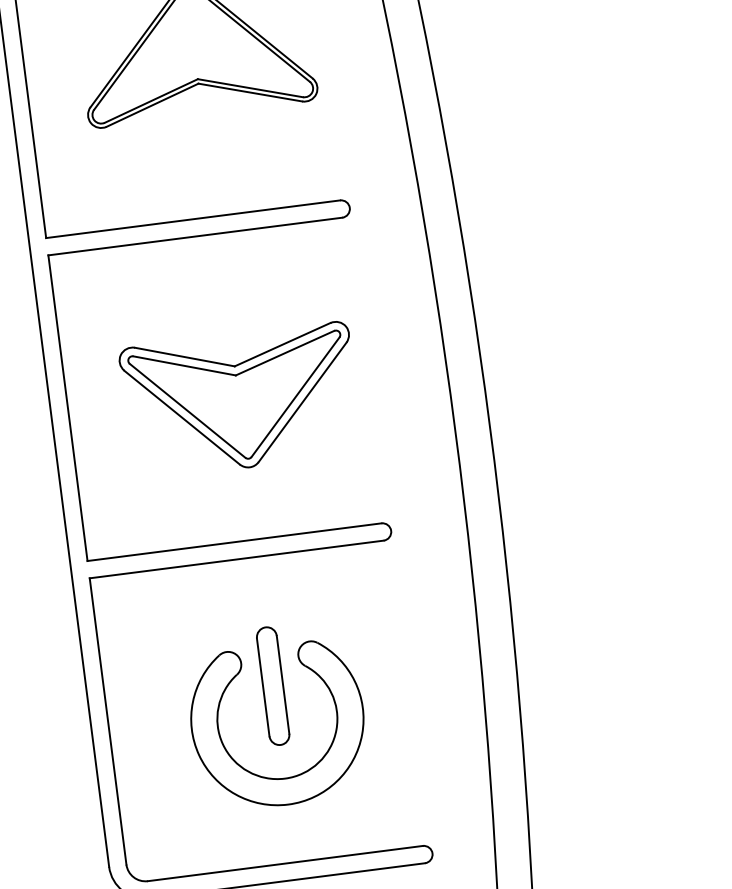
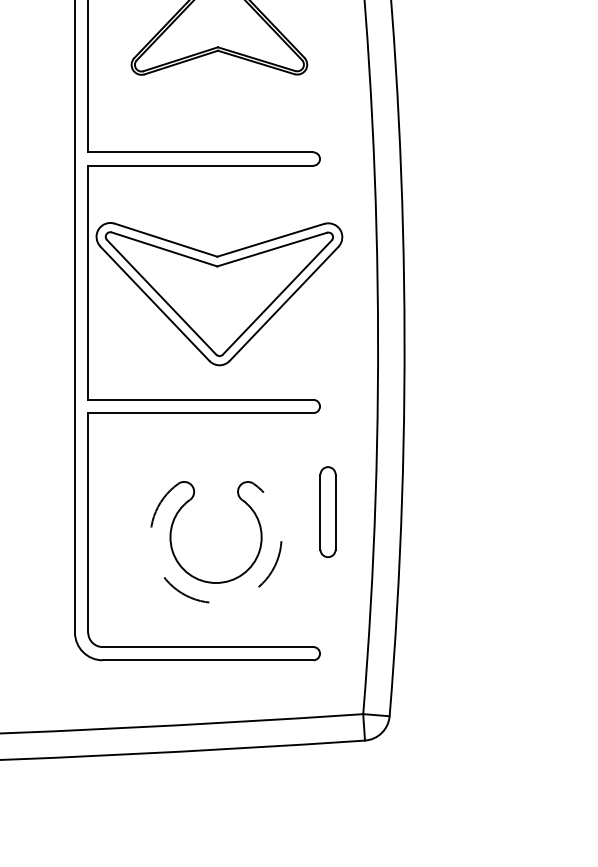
part: (241, 400) -> (219, 293), size x1.4
part: (272, 686) -> (327, 512), moved
arc: (288, 804) -> (216, 602), solid -> dashed

